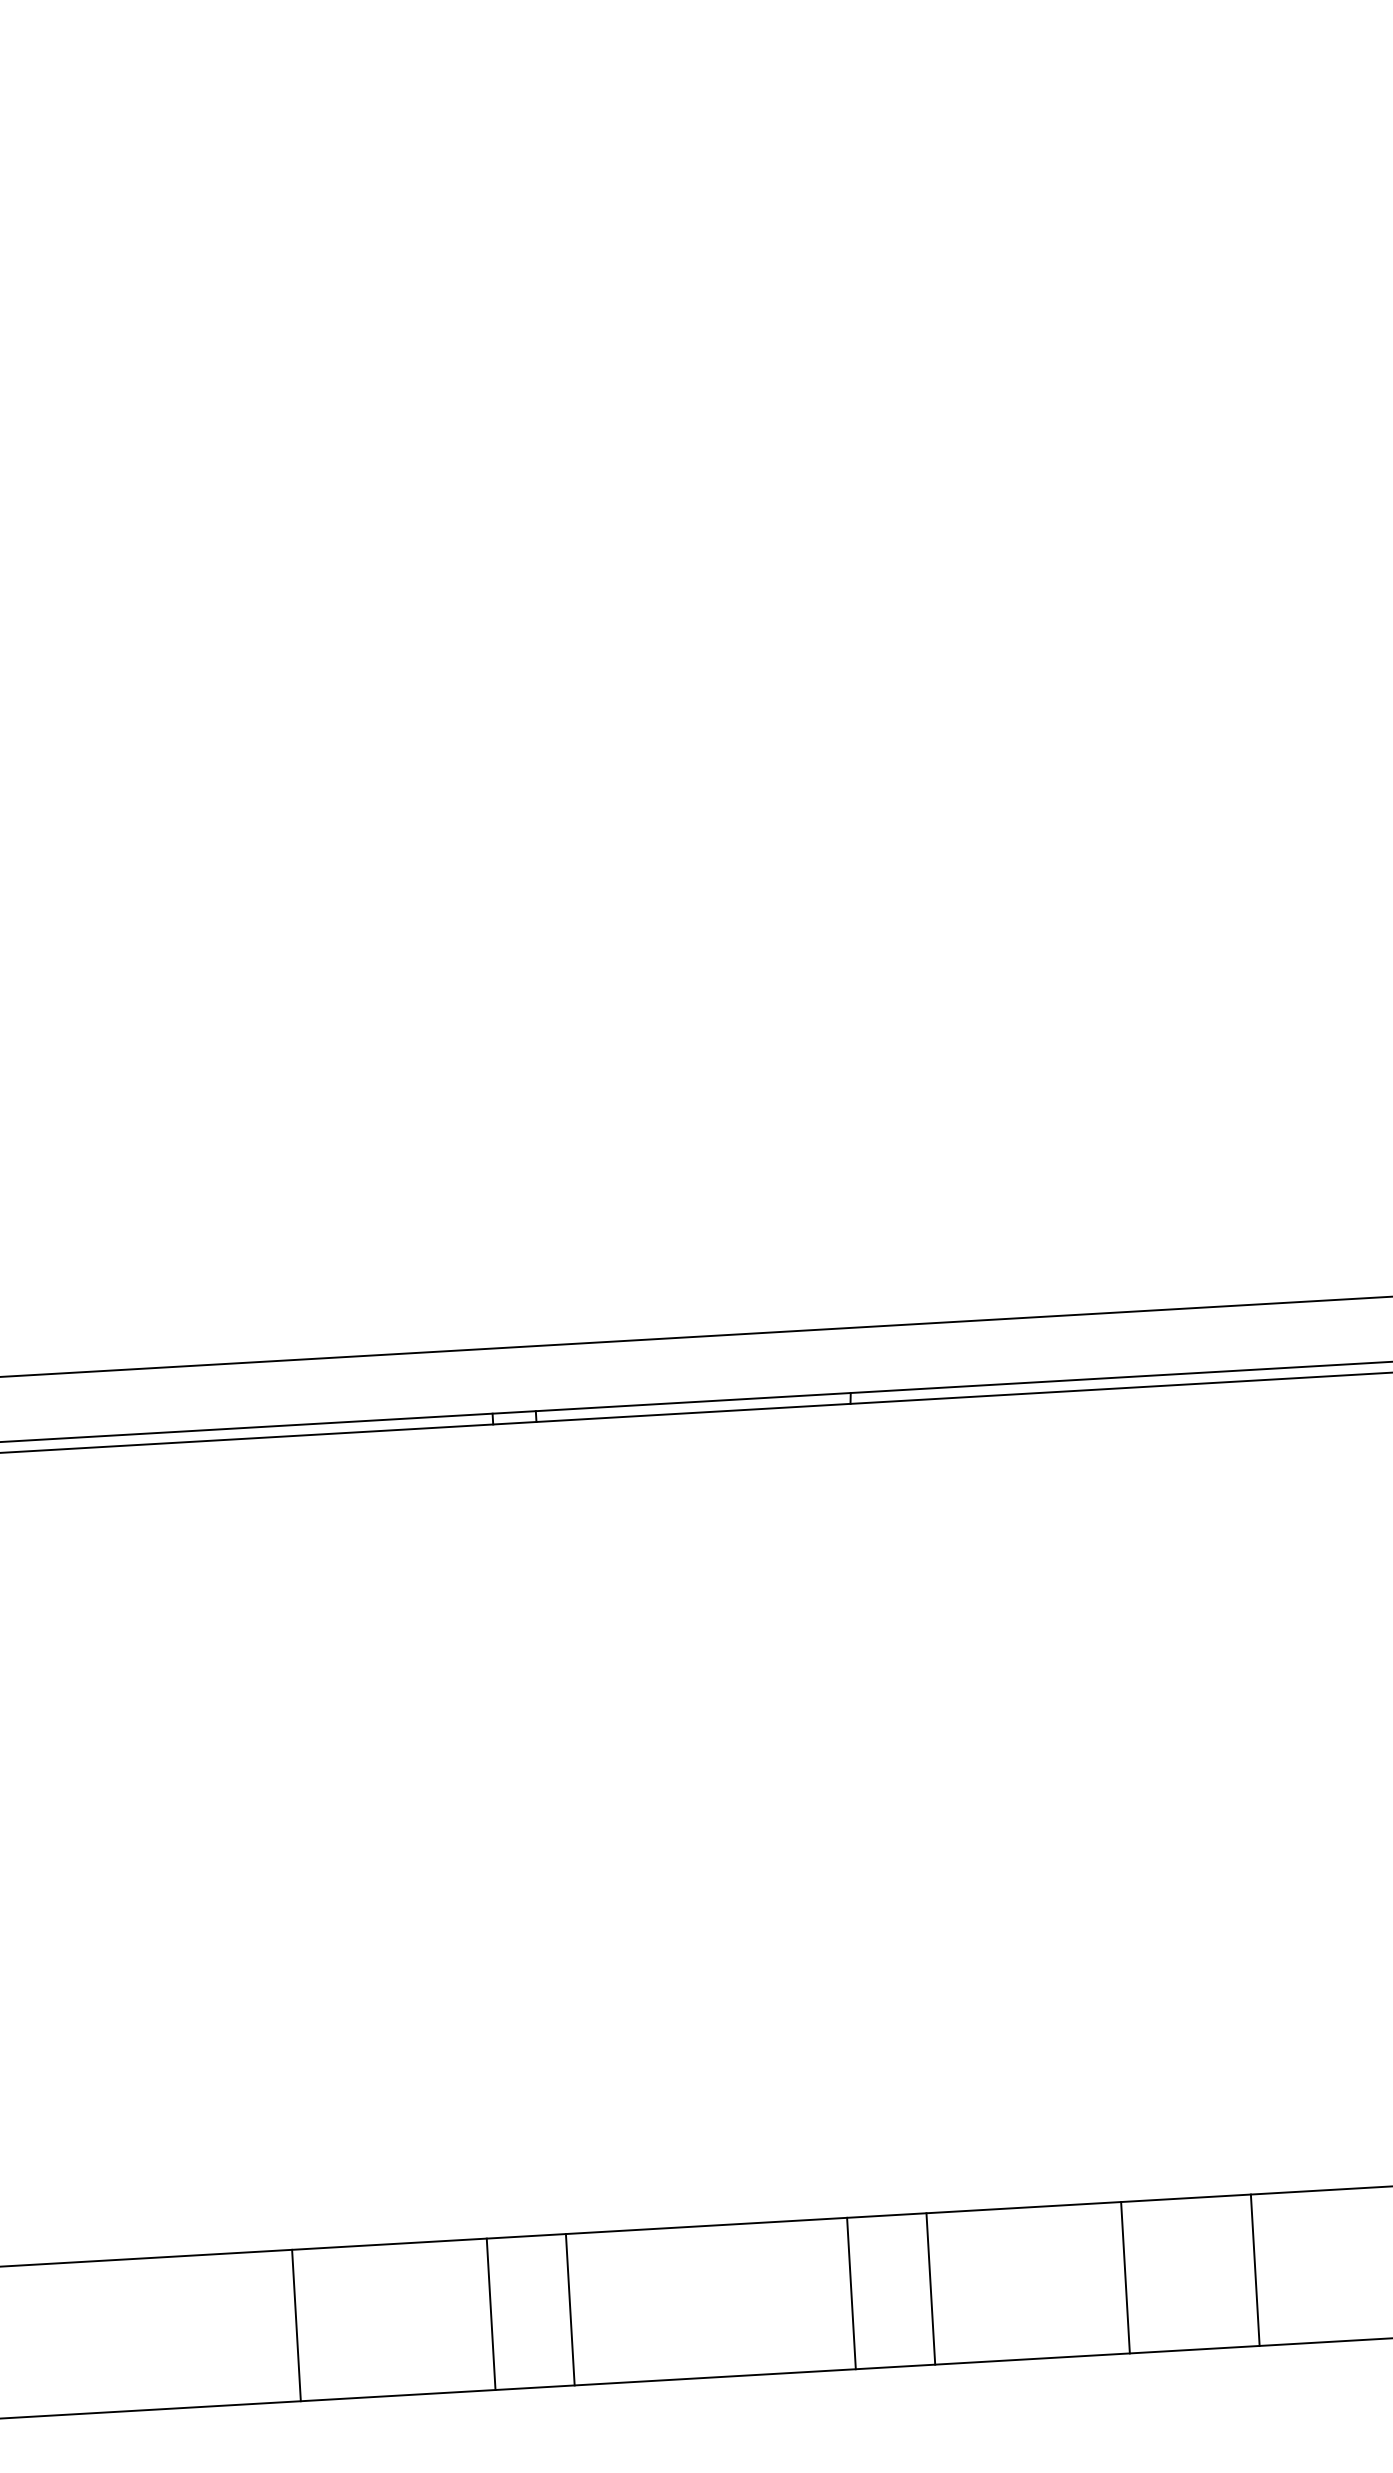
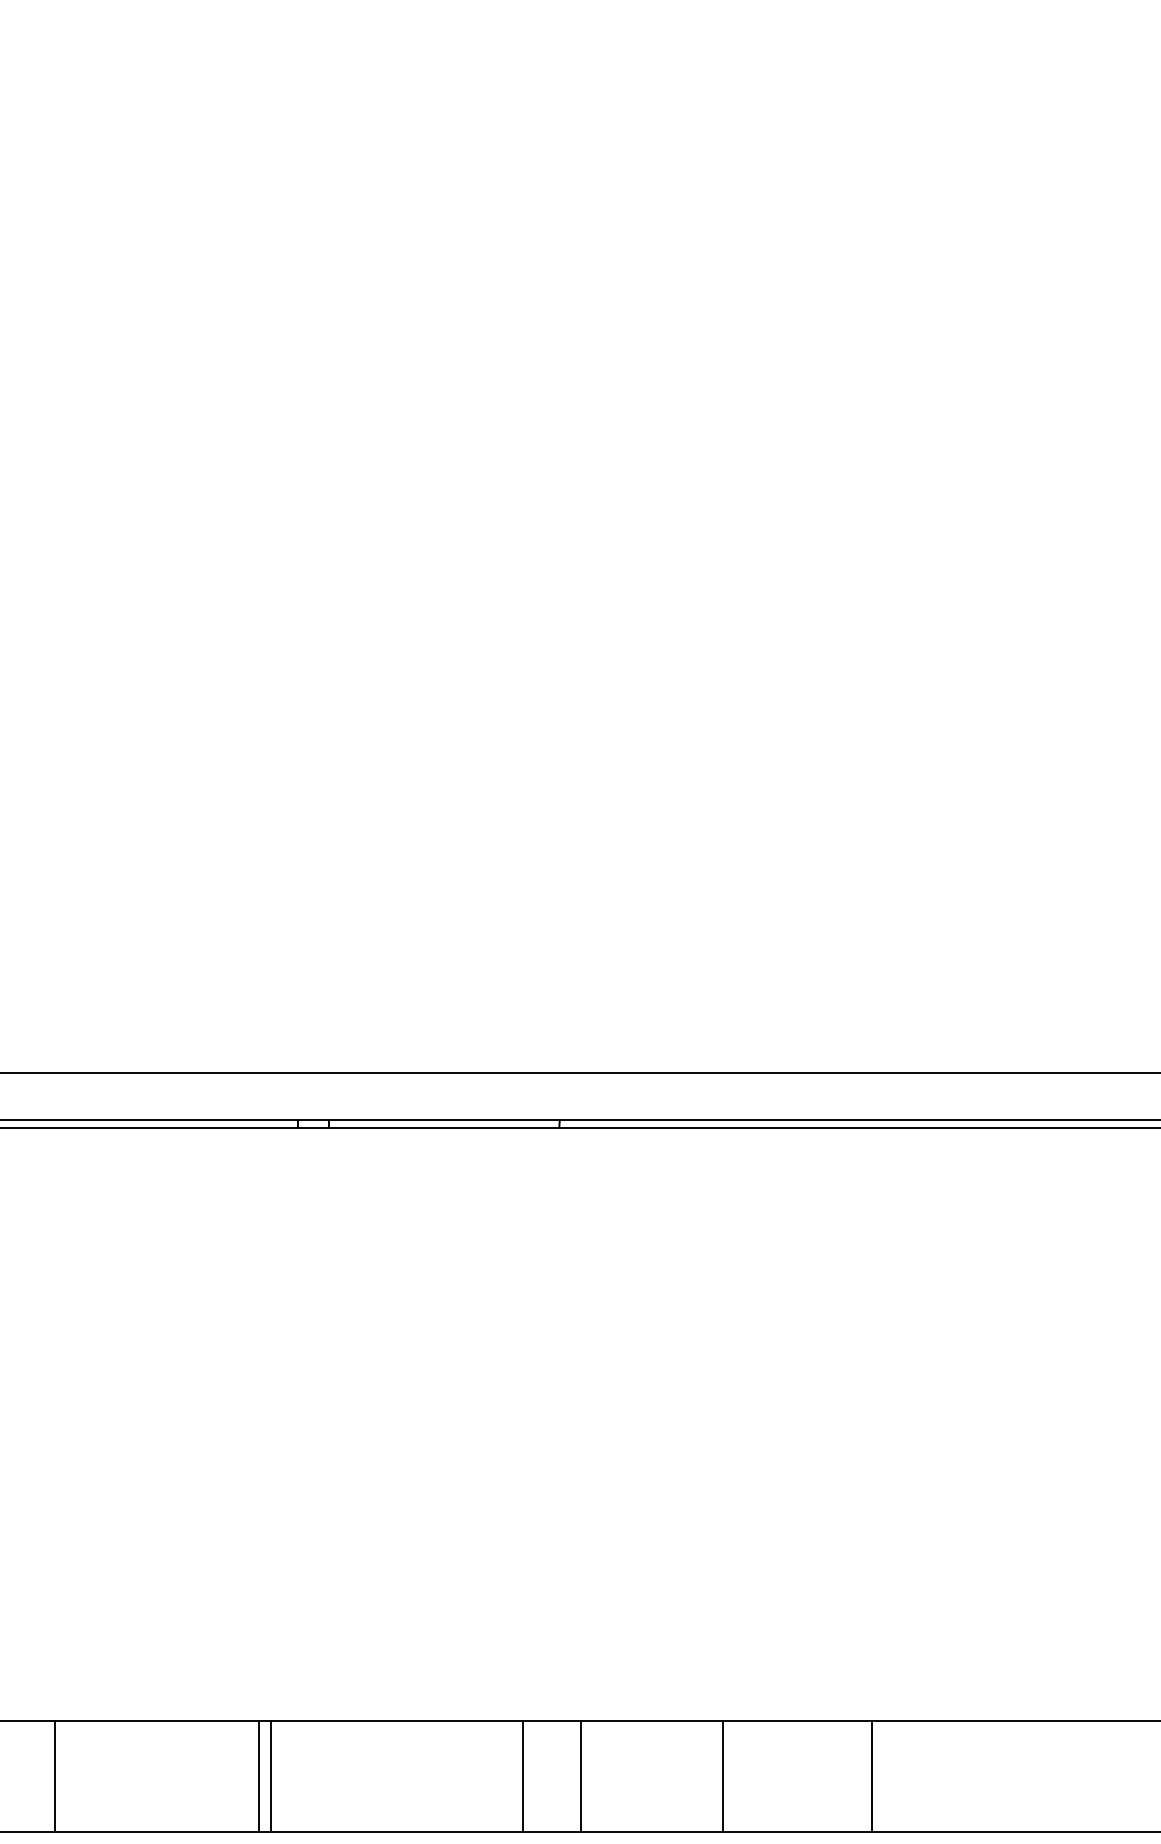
line: (1254, 2270) -> (871, 1776), moved
line: (569, 2309) -> (270, 1776), moved
line: (296, 2325) -> (54, 1776), moved

